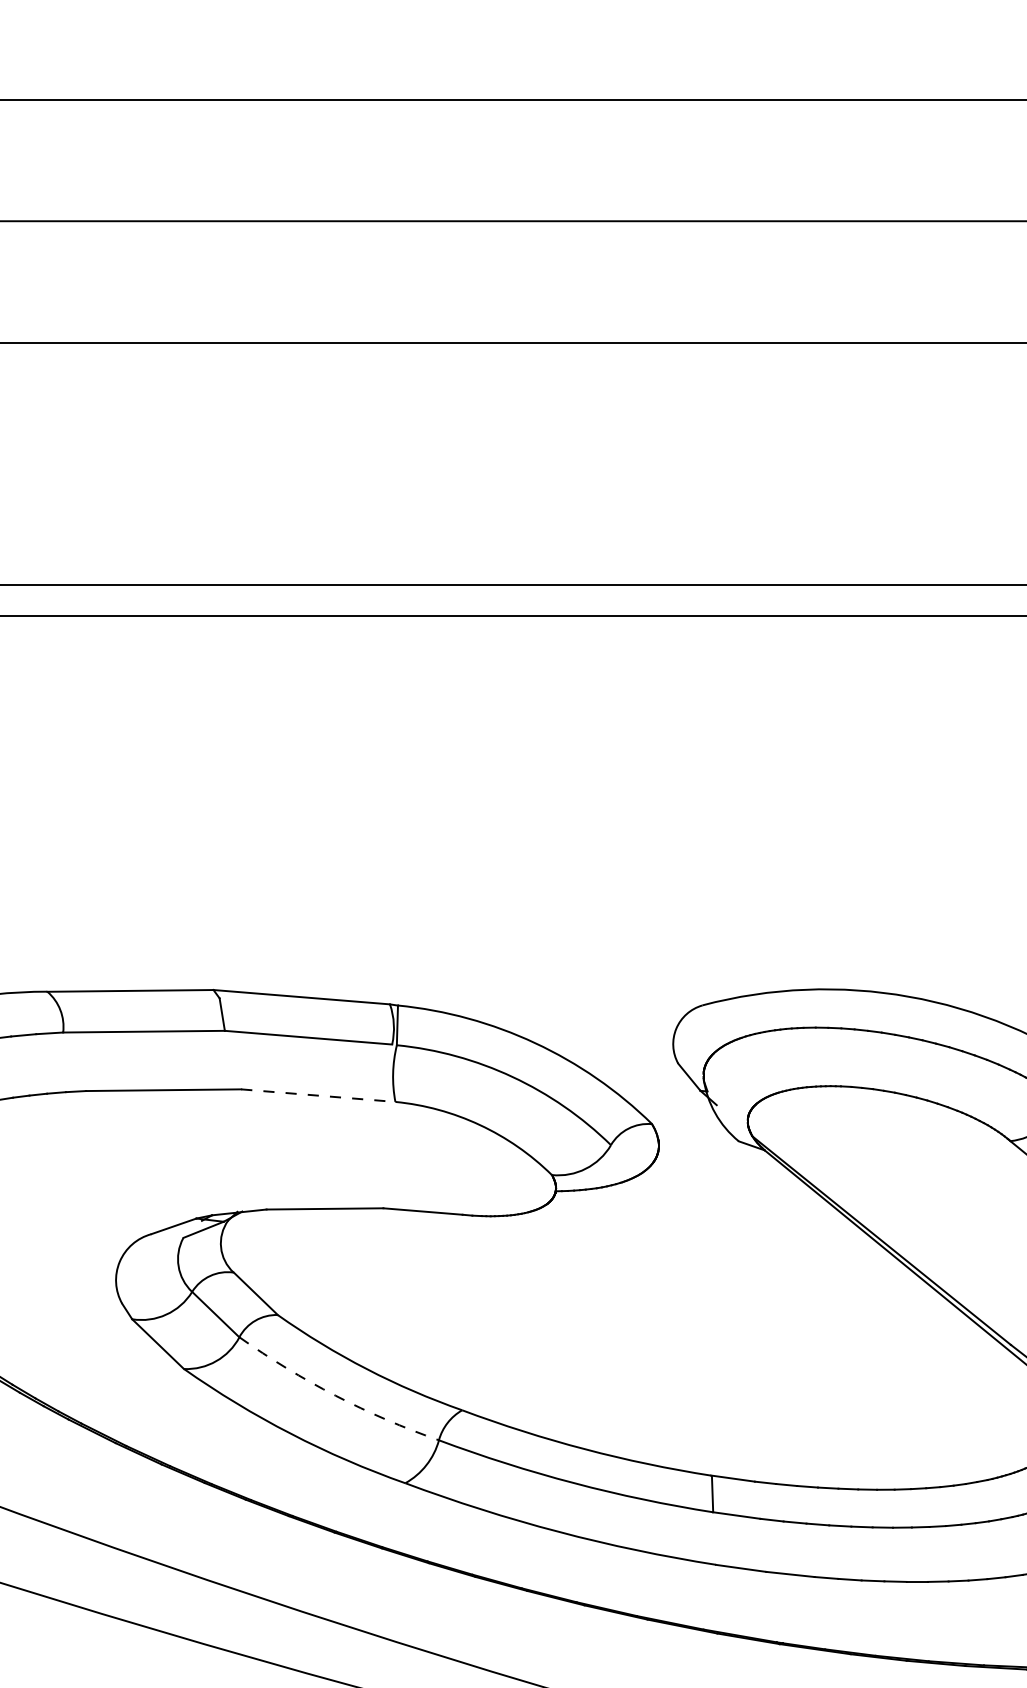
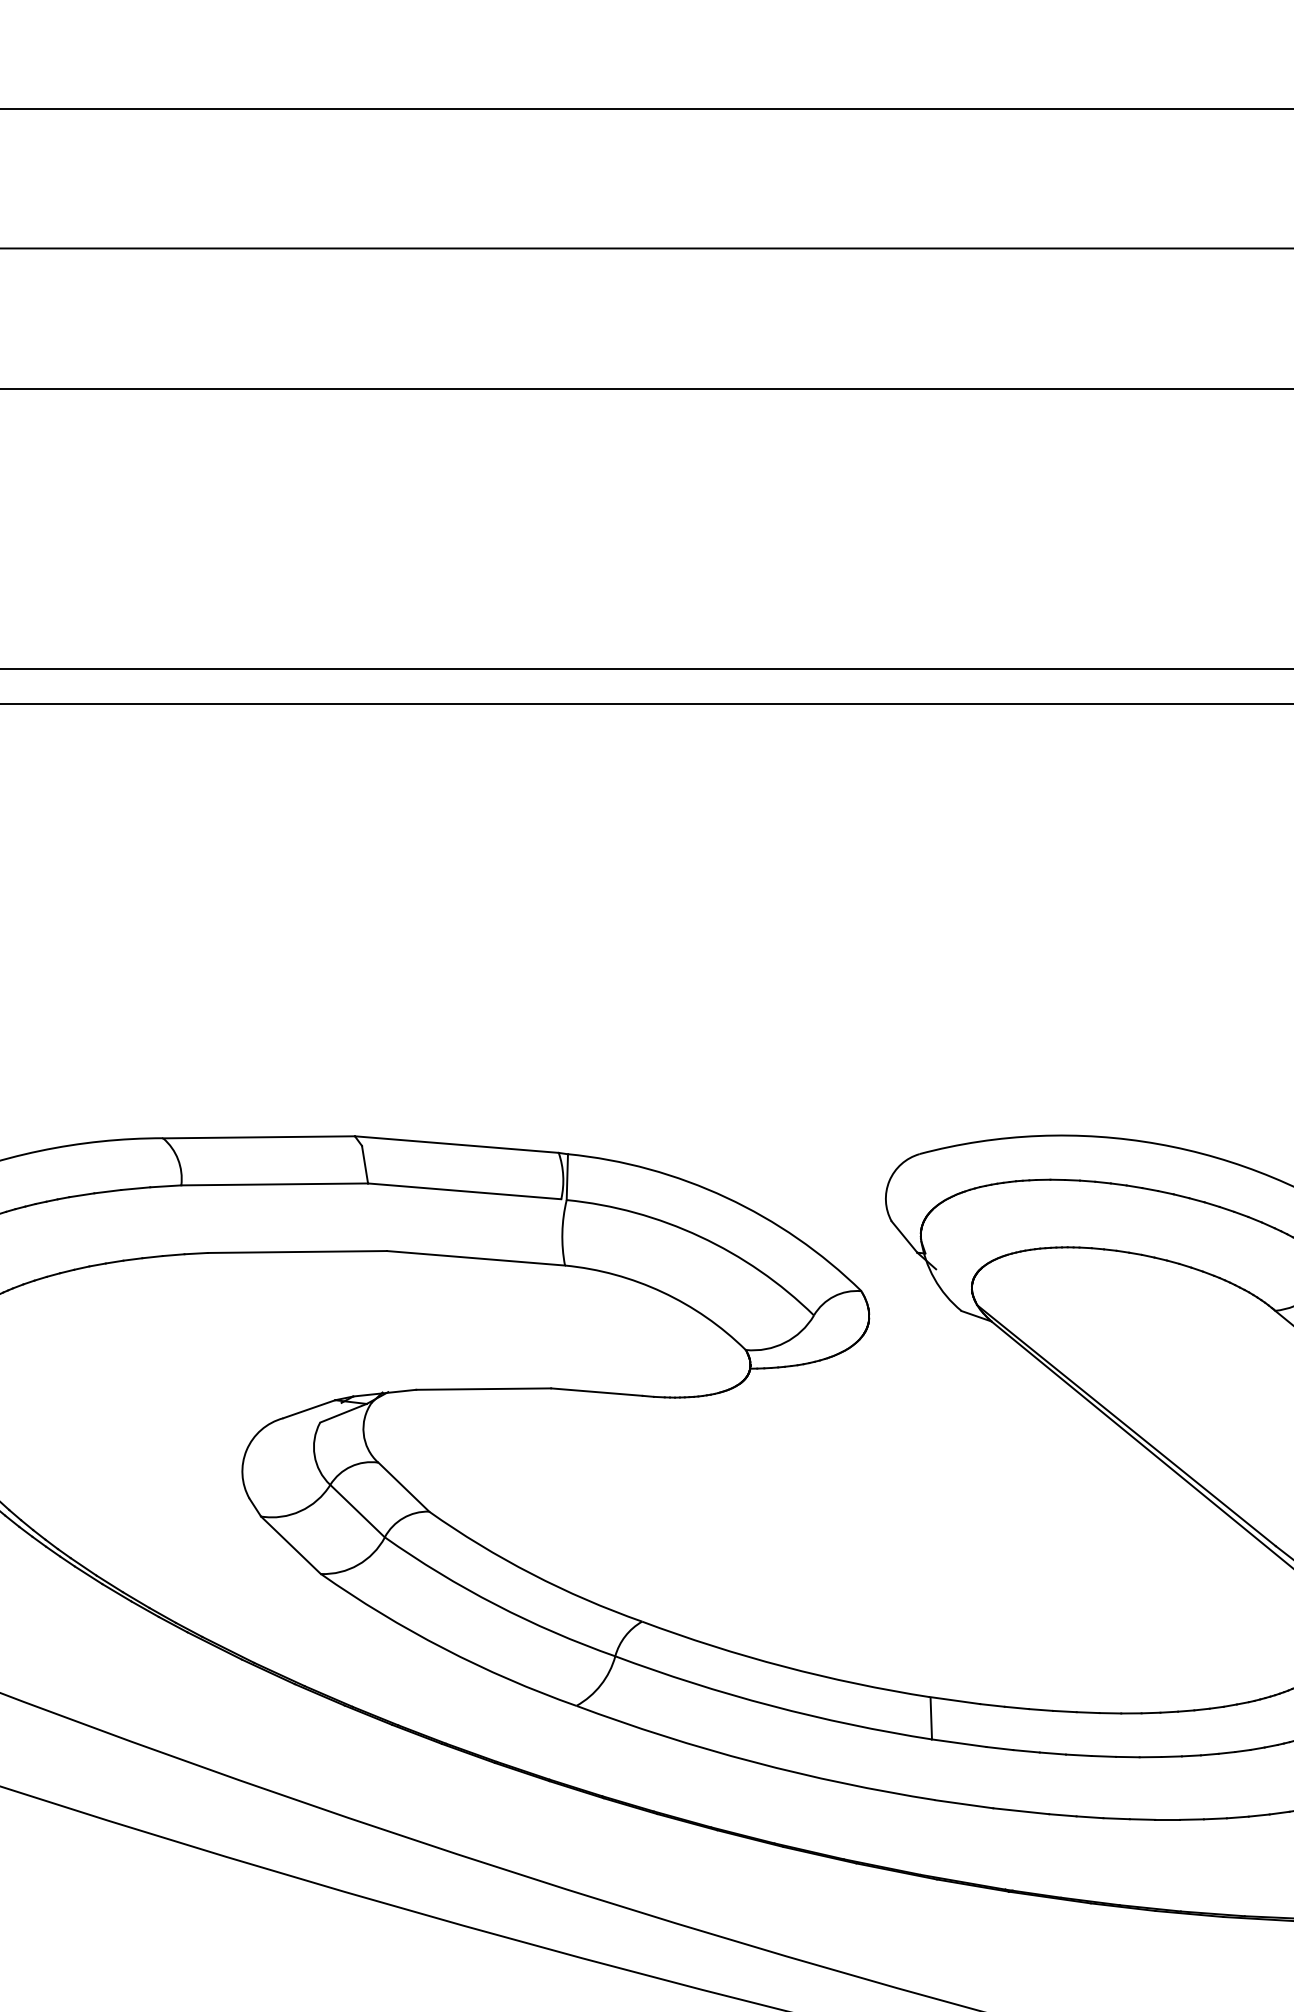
line: (318, 1095) -> (476, 1258), dashed -> solid
arc: (336, 1395) -> (496, 1604), dashed -> solid

